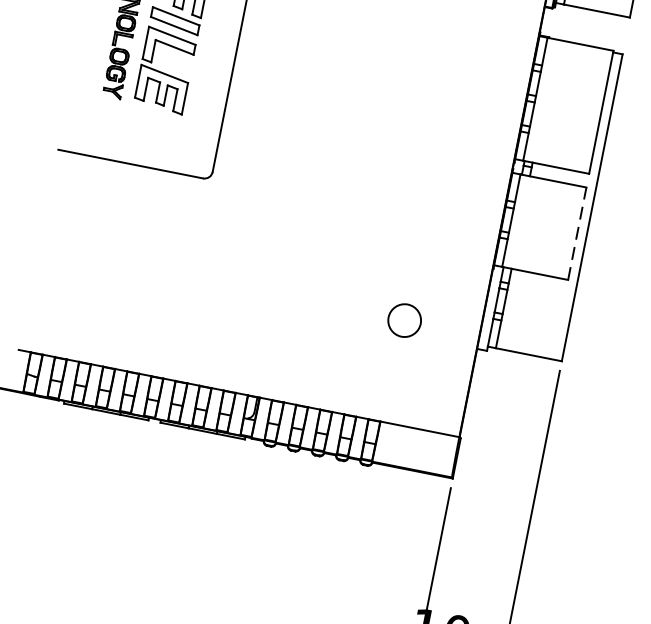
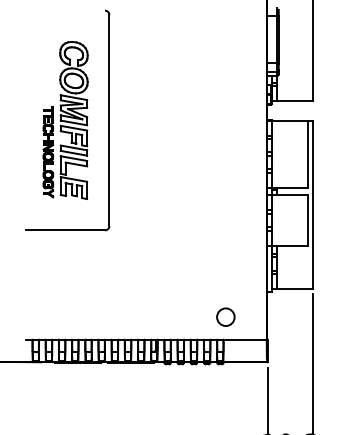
line: (577, 233) -> (307, 220), dashed -> solid
circle: (404, 319) -> (225, 316), moved

